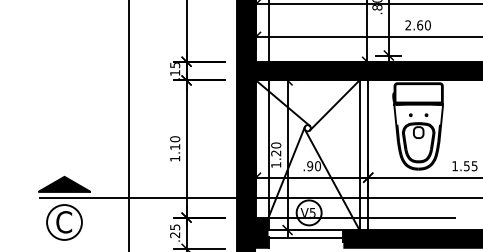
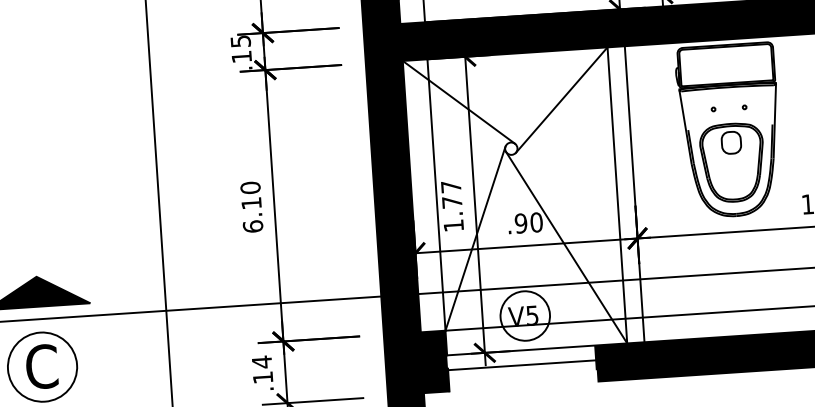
text: (276, 149) -> (452, 194), 1.20 -> 1.77
text: (175, 158) -> (253, 225), 1.10 -> 6.10
text: (175, 231) -> (263, 370), .25 -> .14

